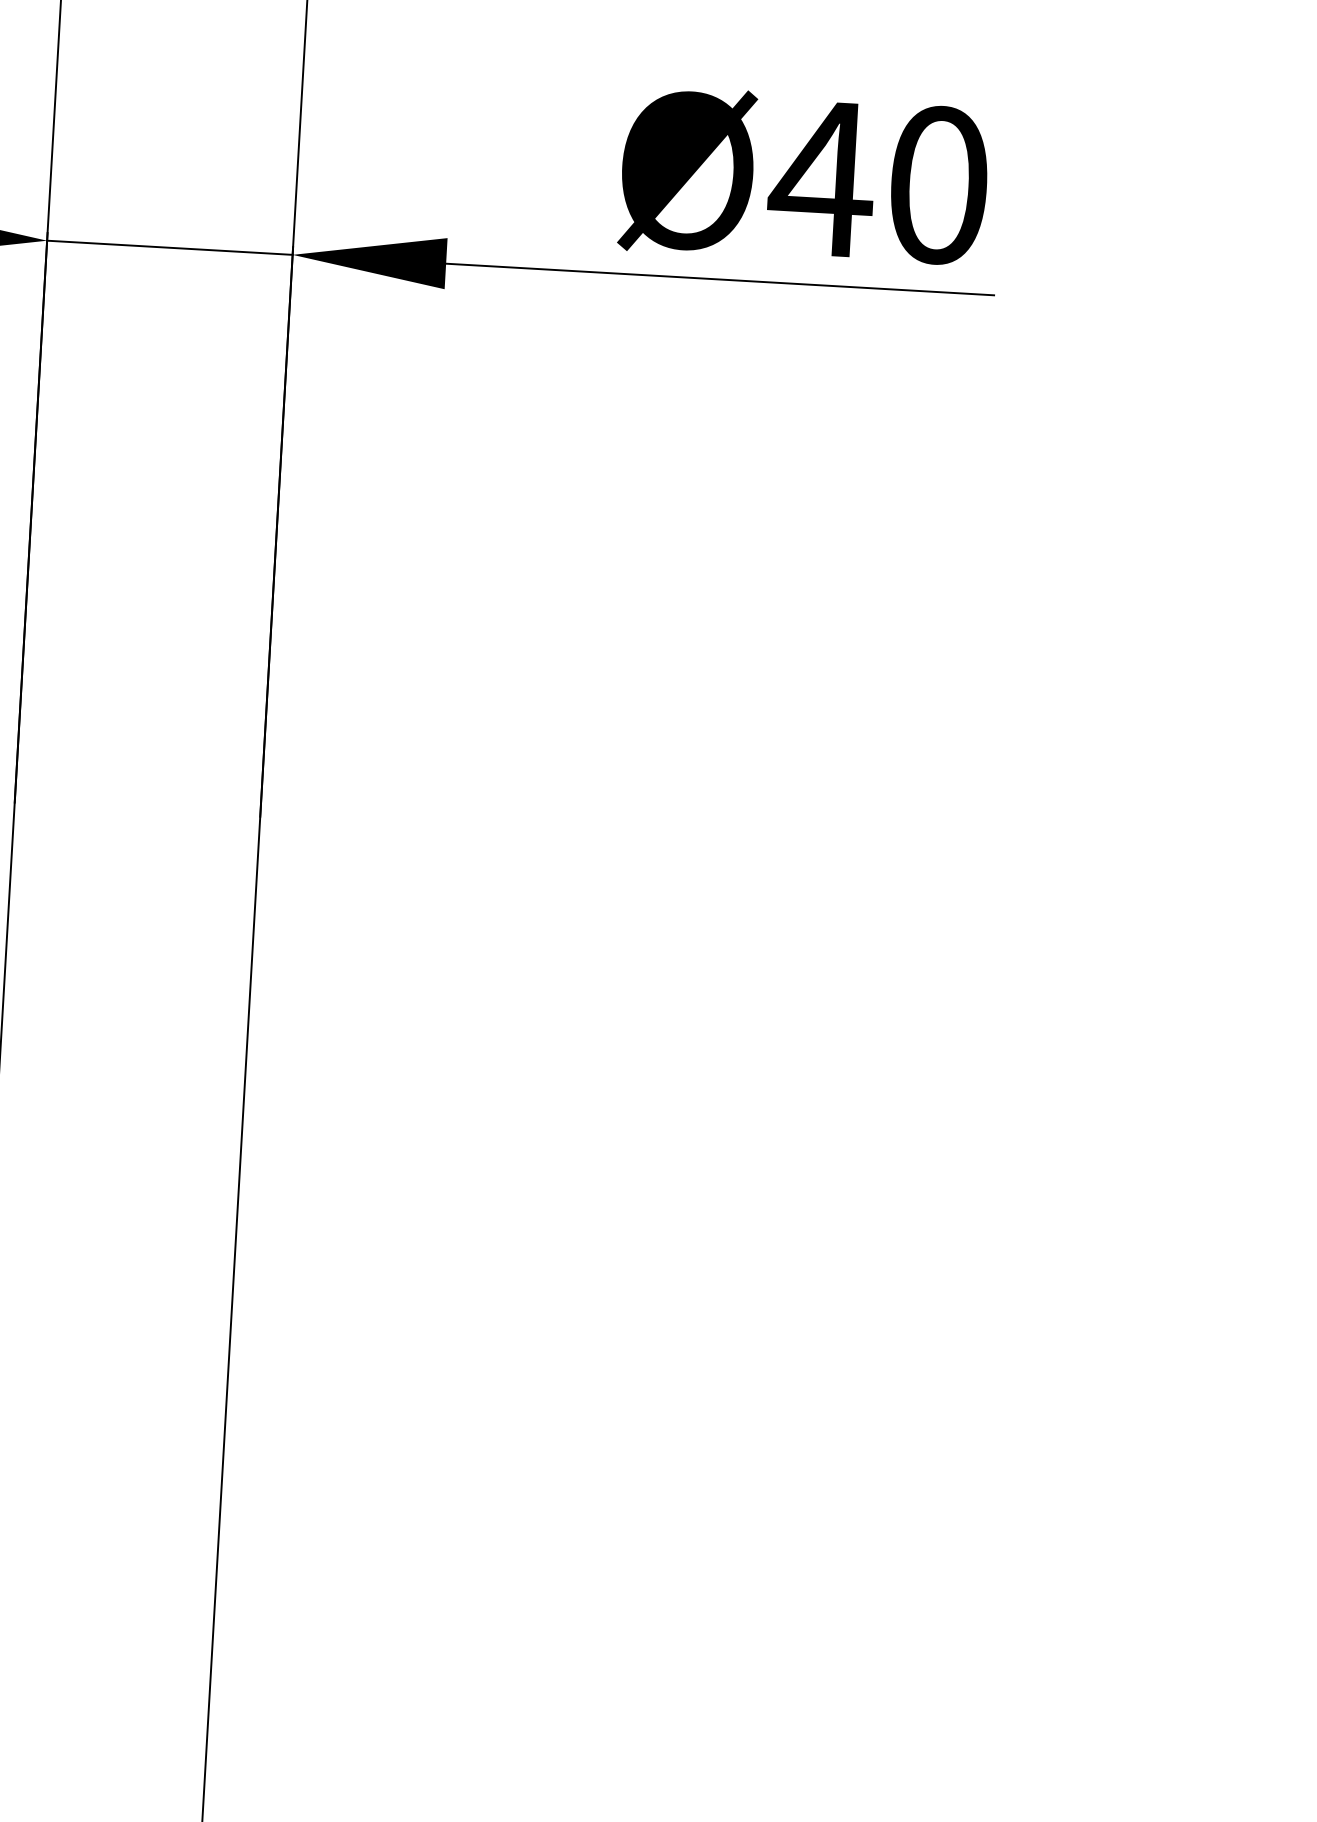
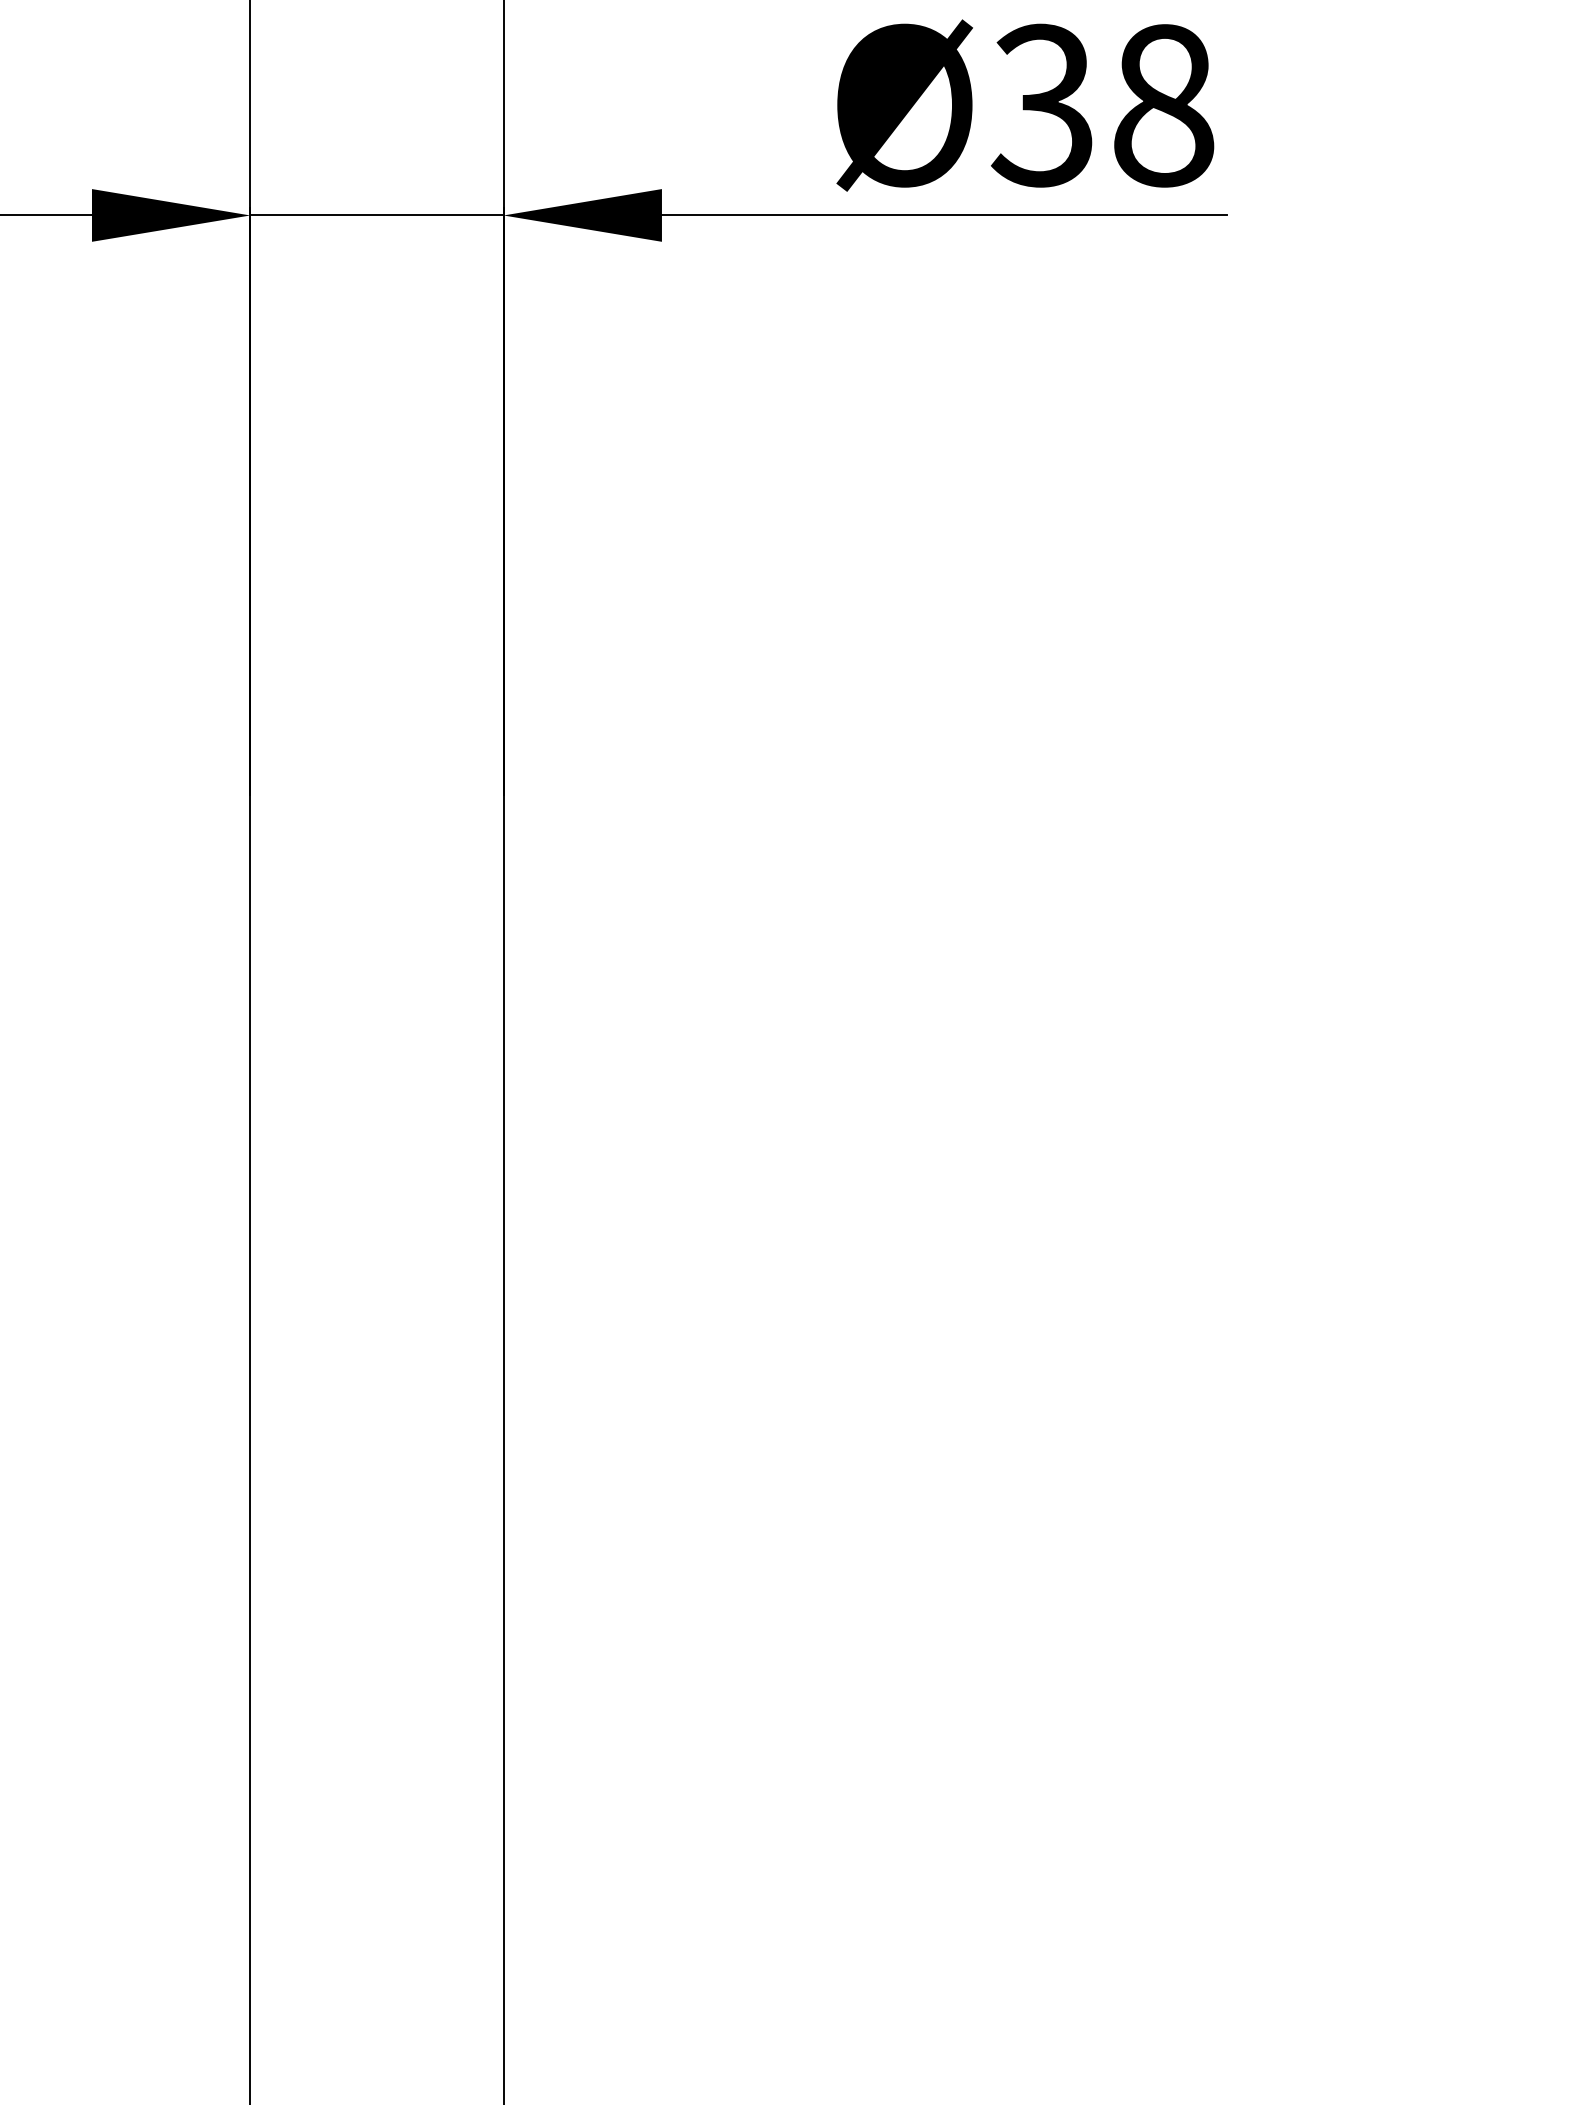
text: (878, 181) -> (1101, 105), Ø40 -> Ø38

